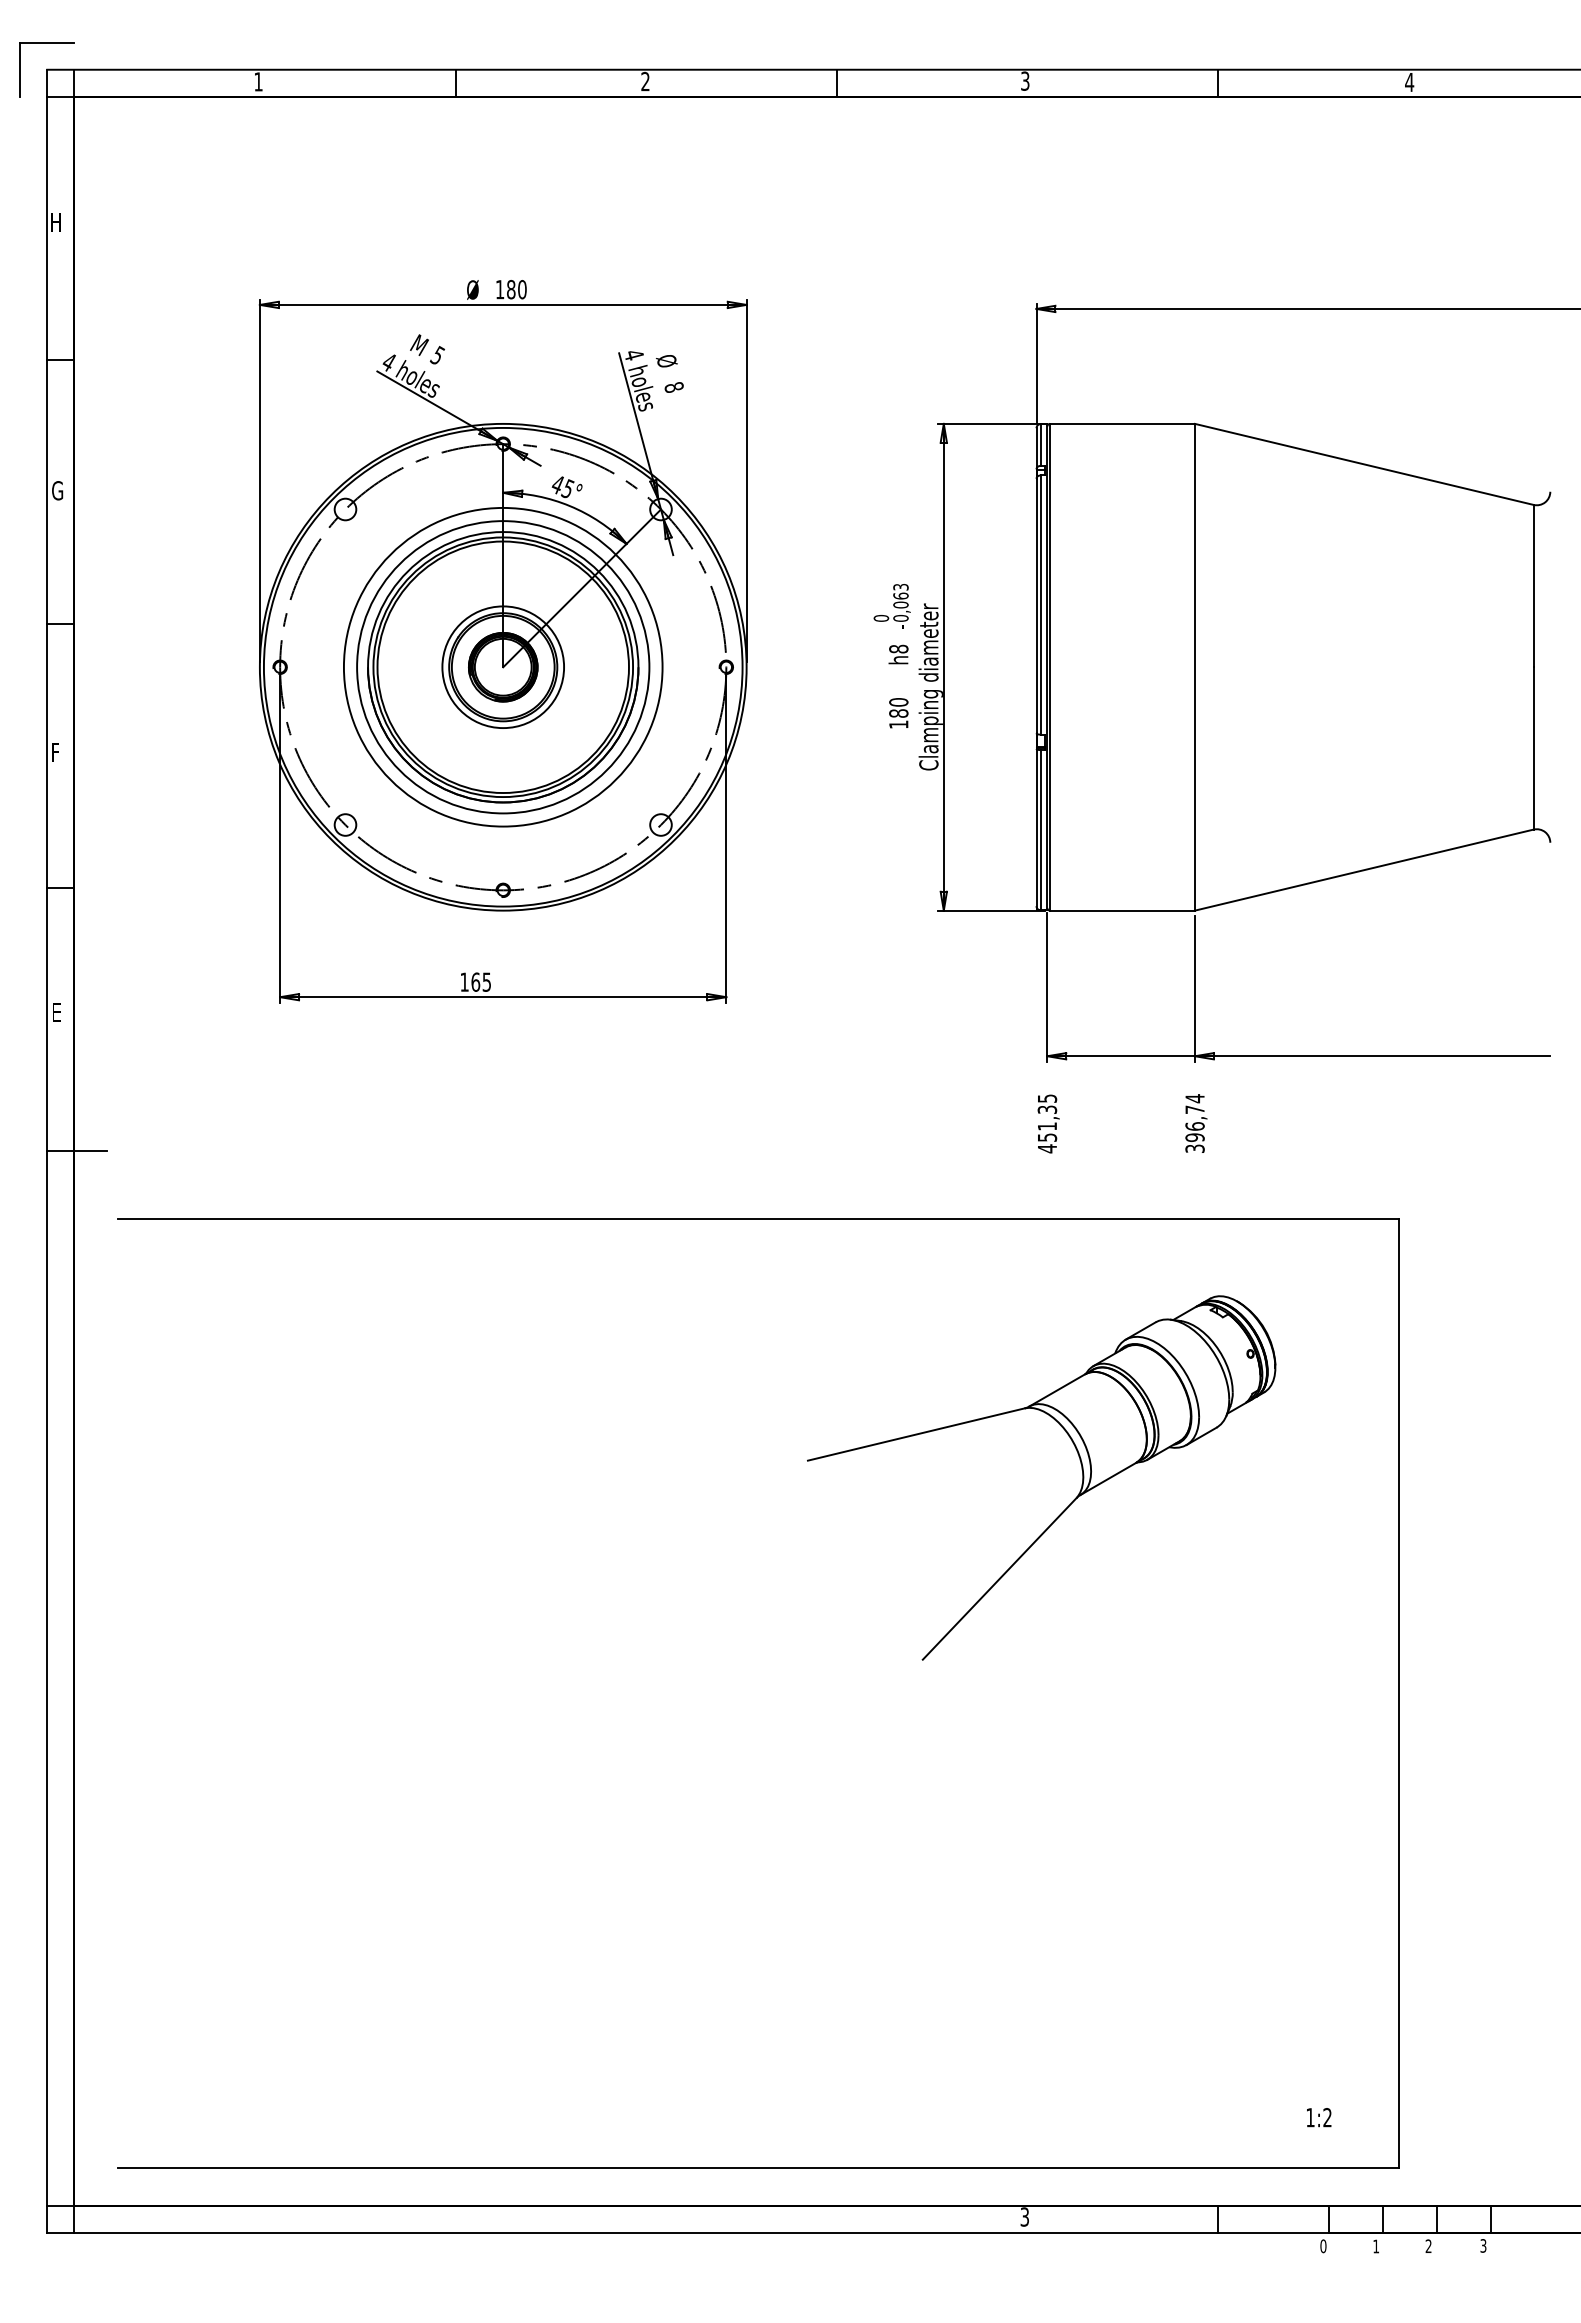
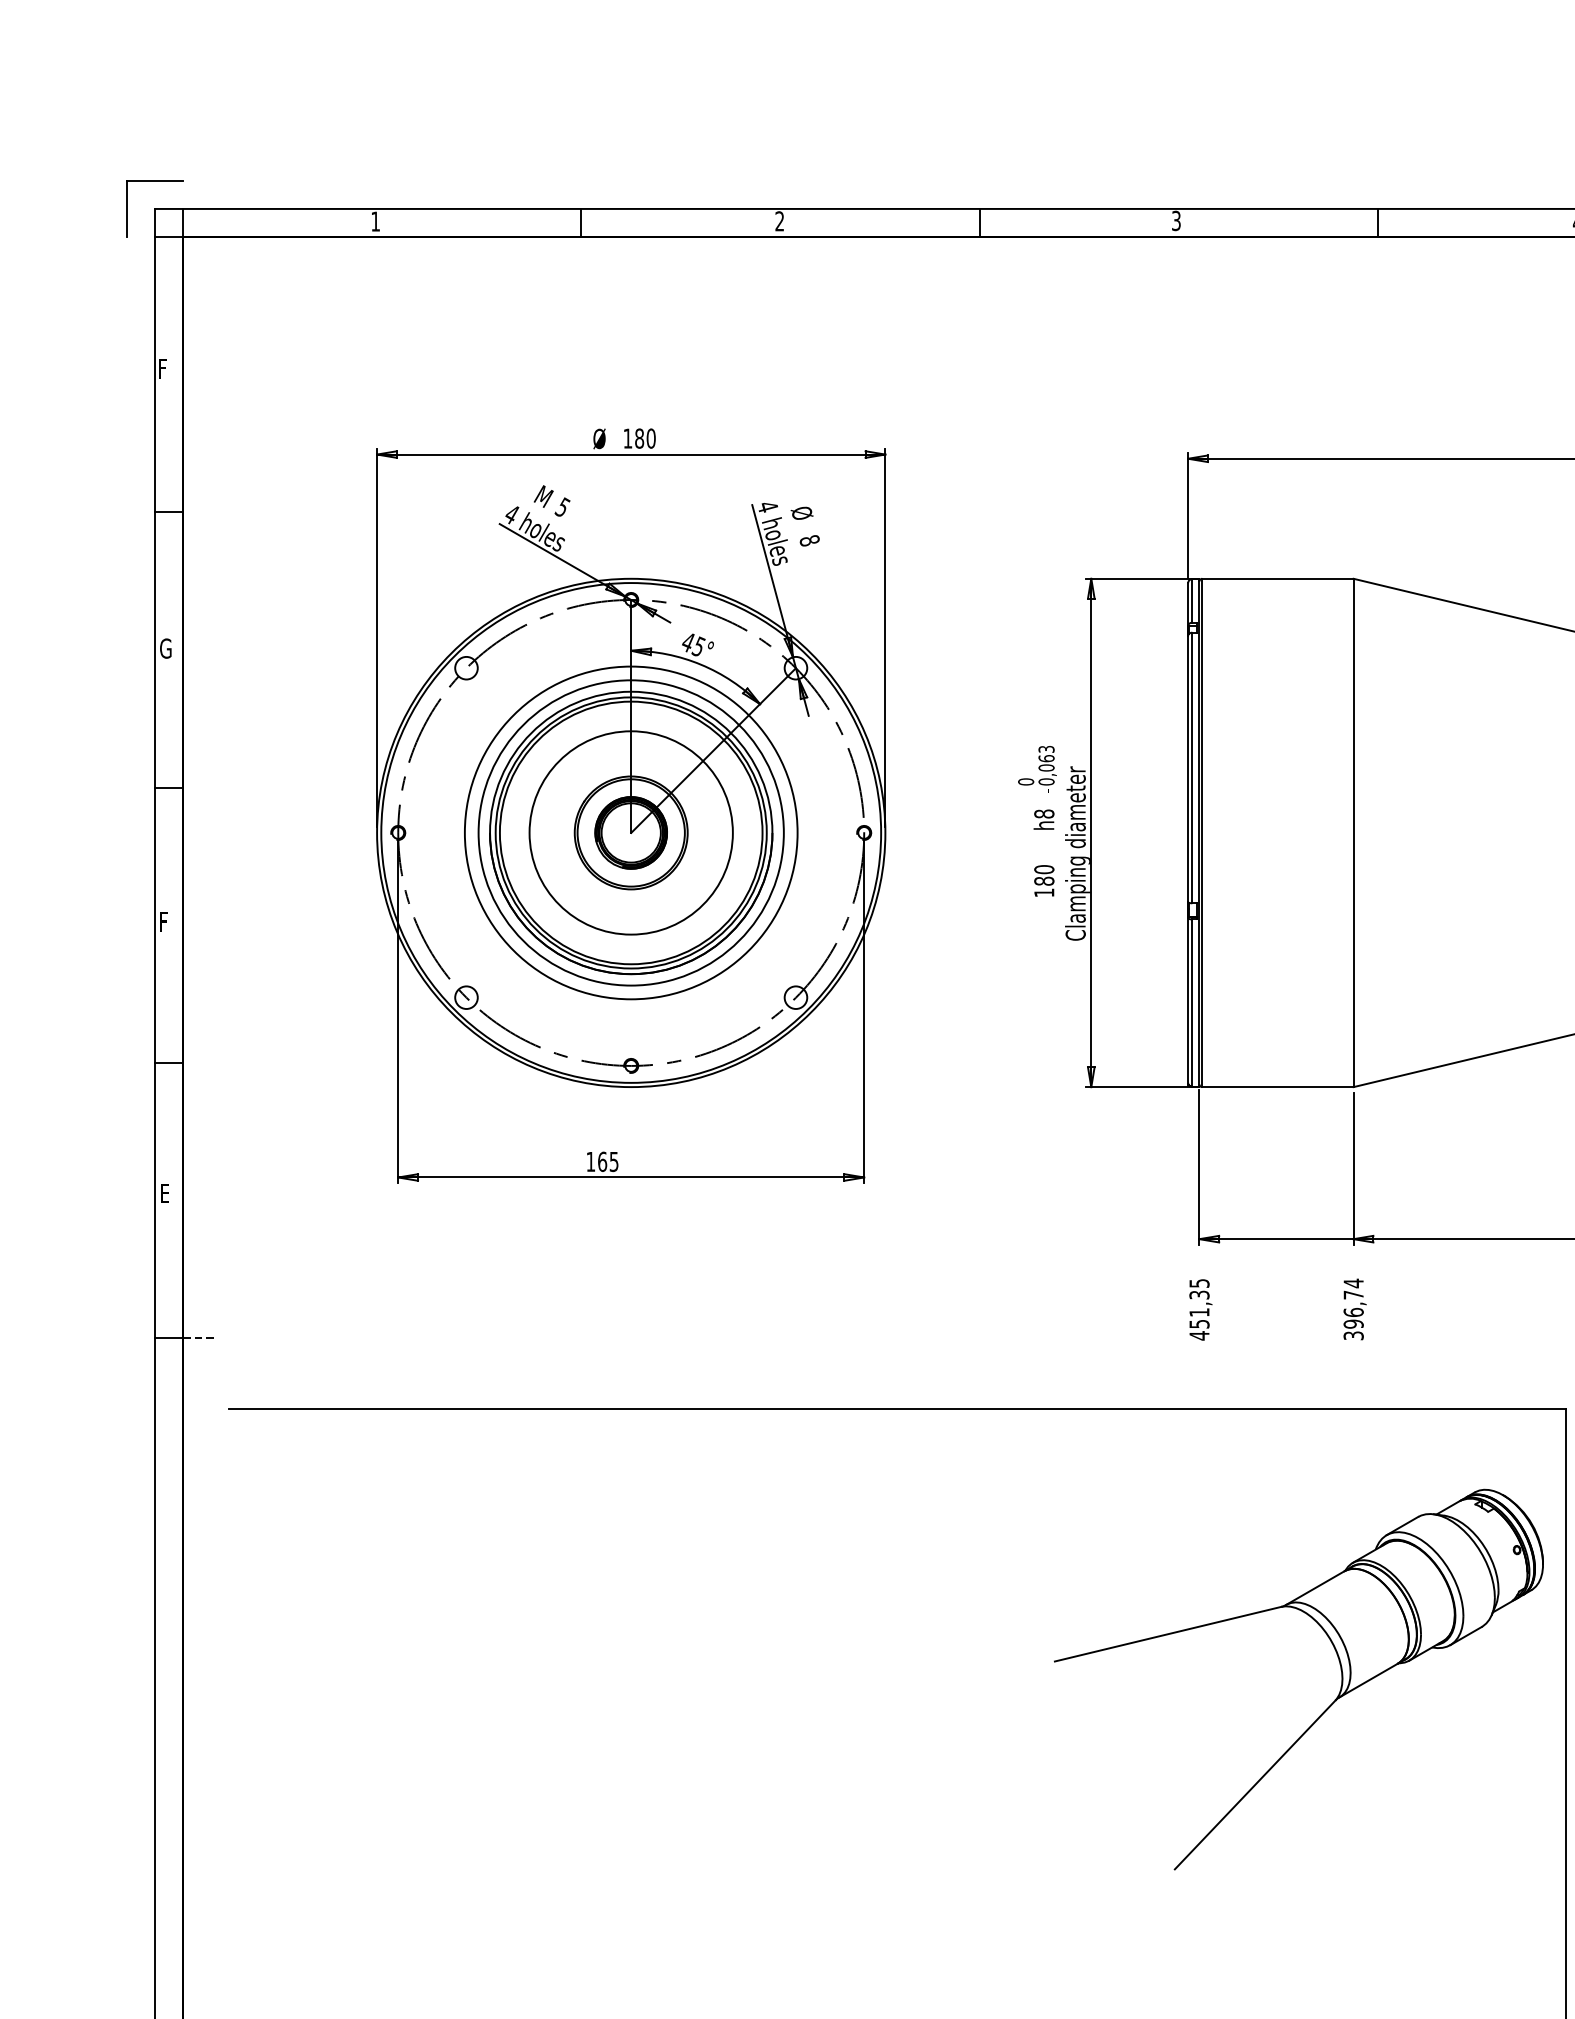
text: (56, 222) -> (164, 368), H -> F
circle: (503, 667) -> (631, 833), size x1.6
line: (91, 1151) -> (201, 1338), solid -> dashed
part: (1072, 1500) -> (1331, 1703), moved

